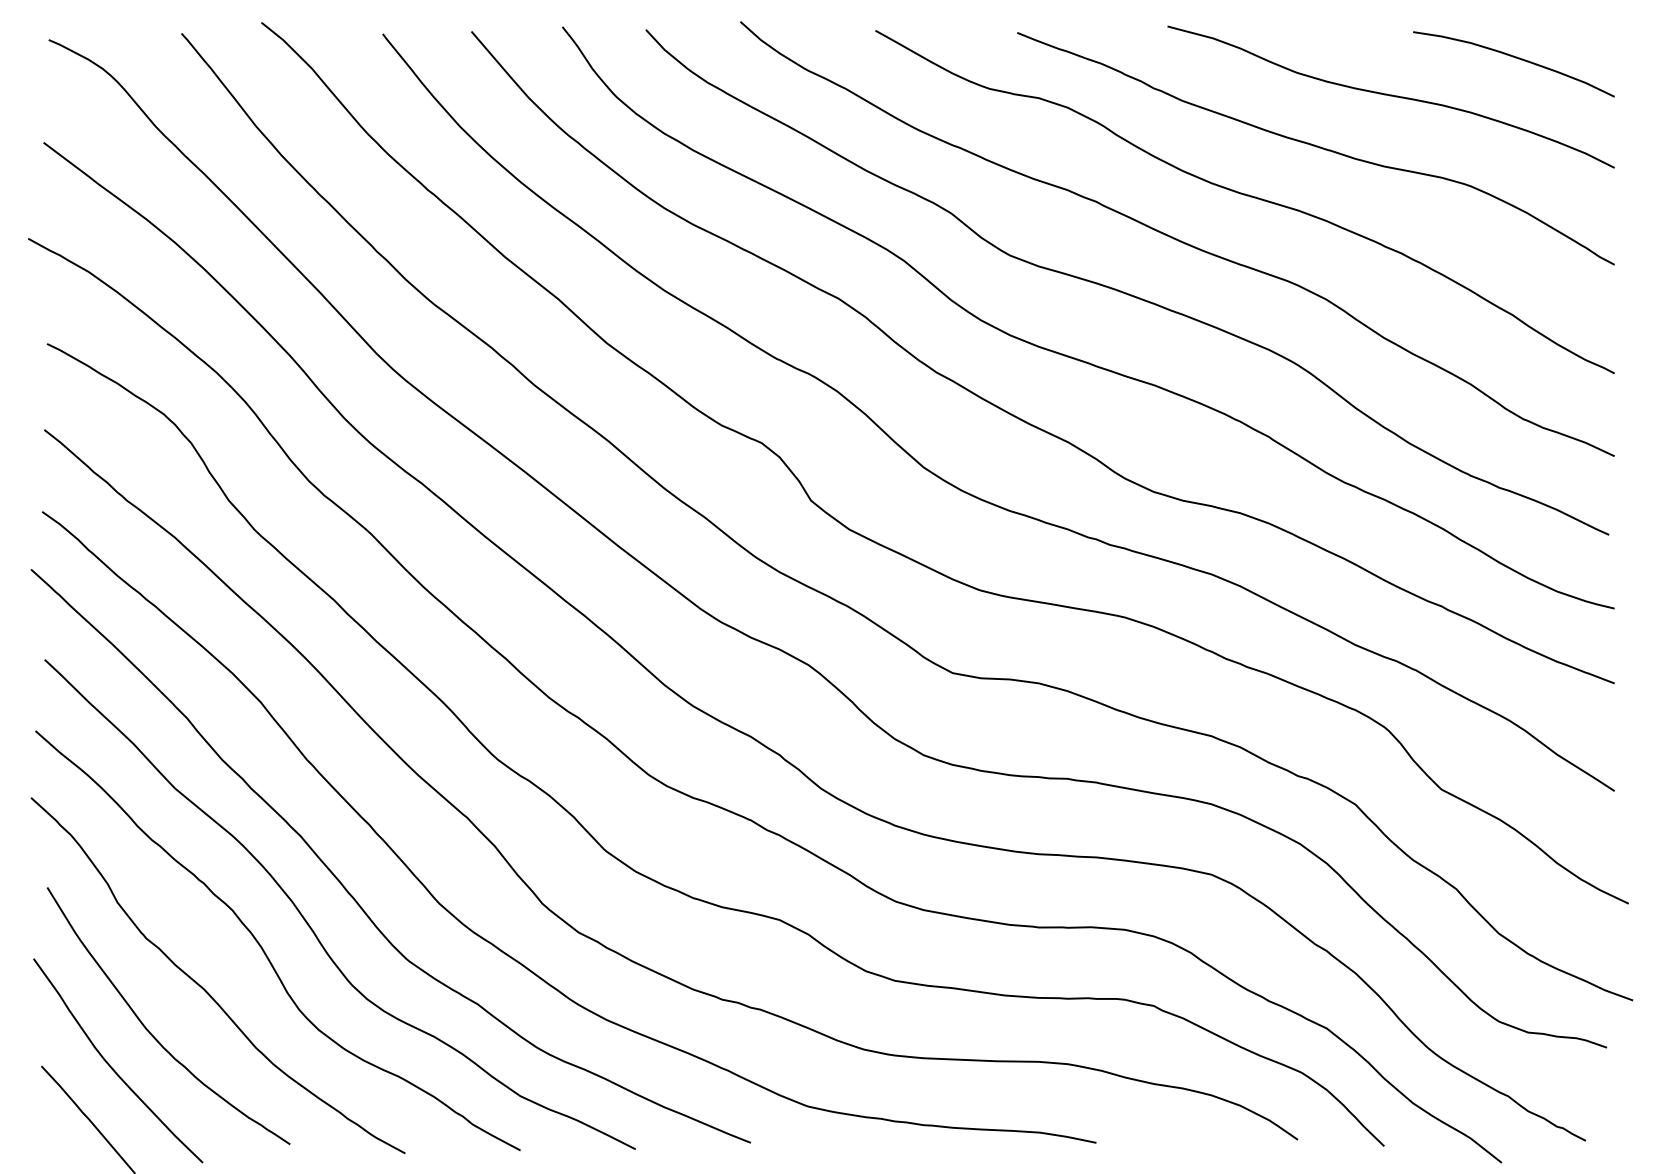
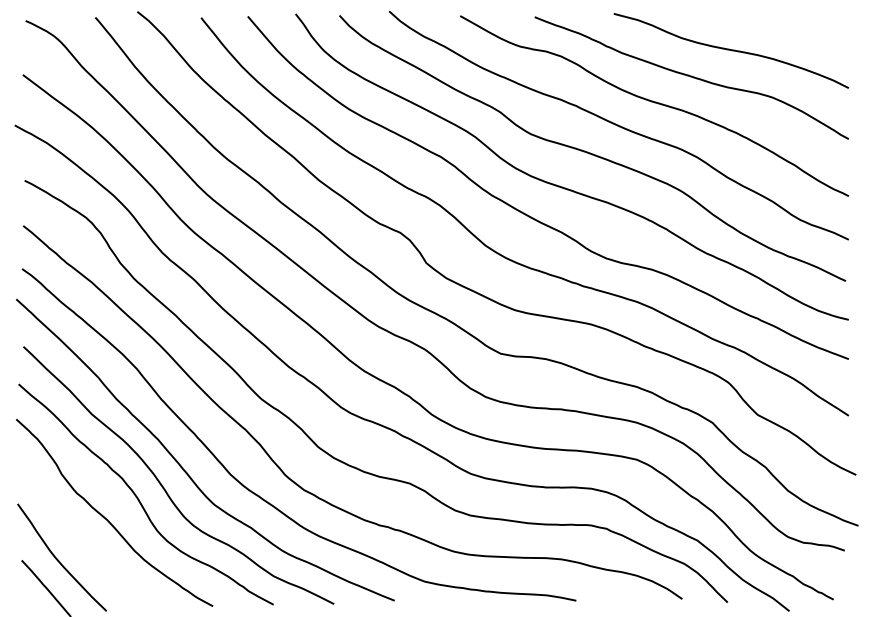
curve: (1517, 60) -> (797, 31), removed
curve: (147, 1026) -> (77, 539), removed

